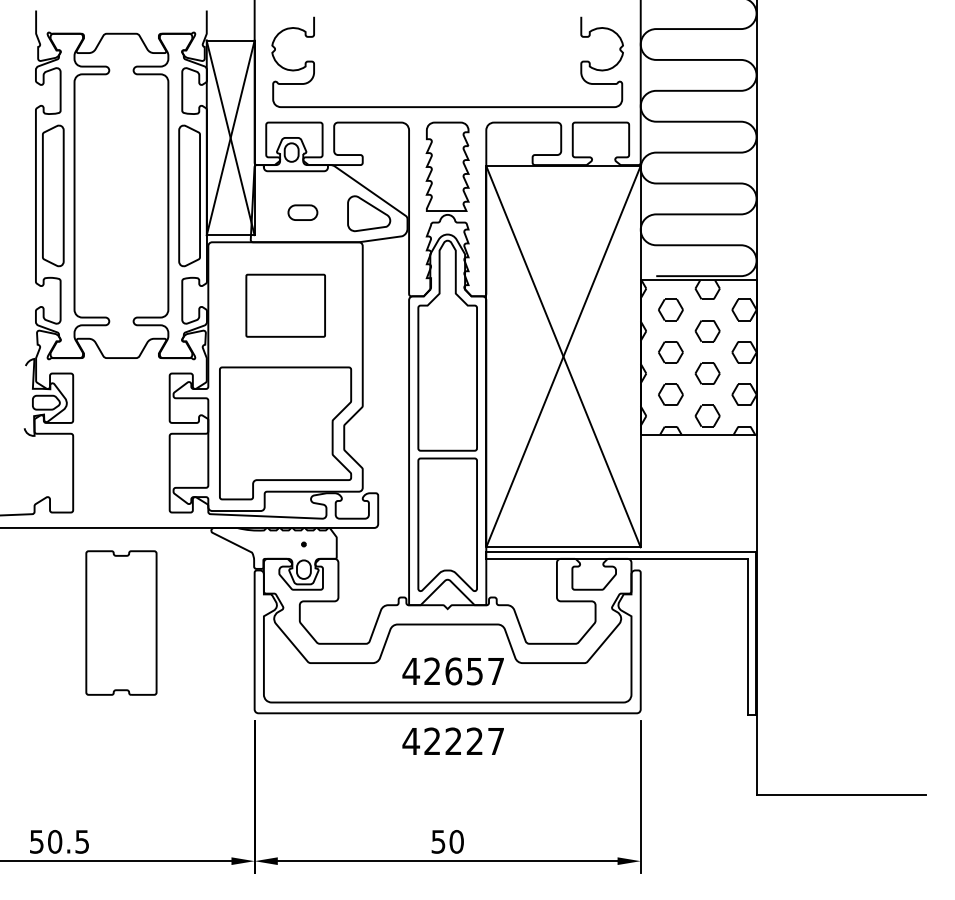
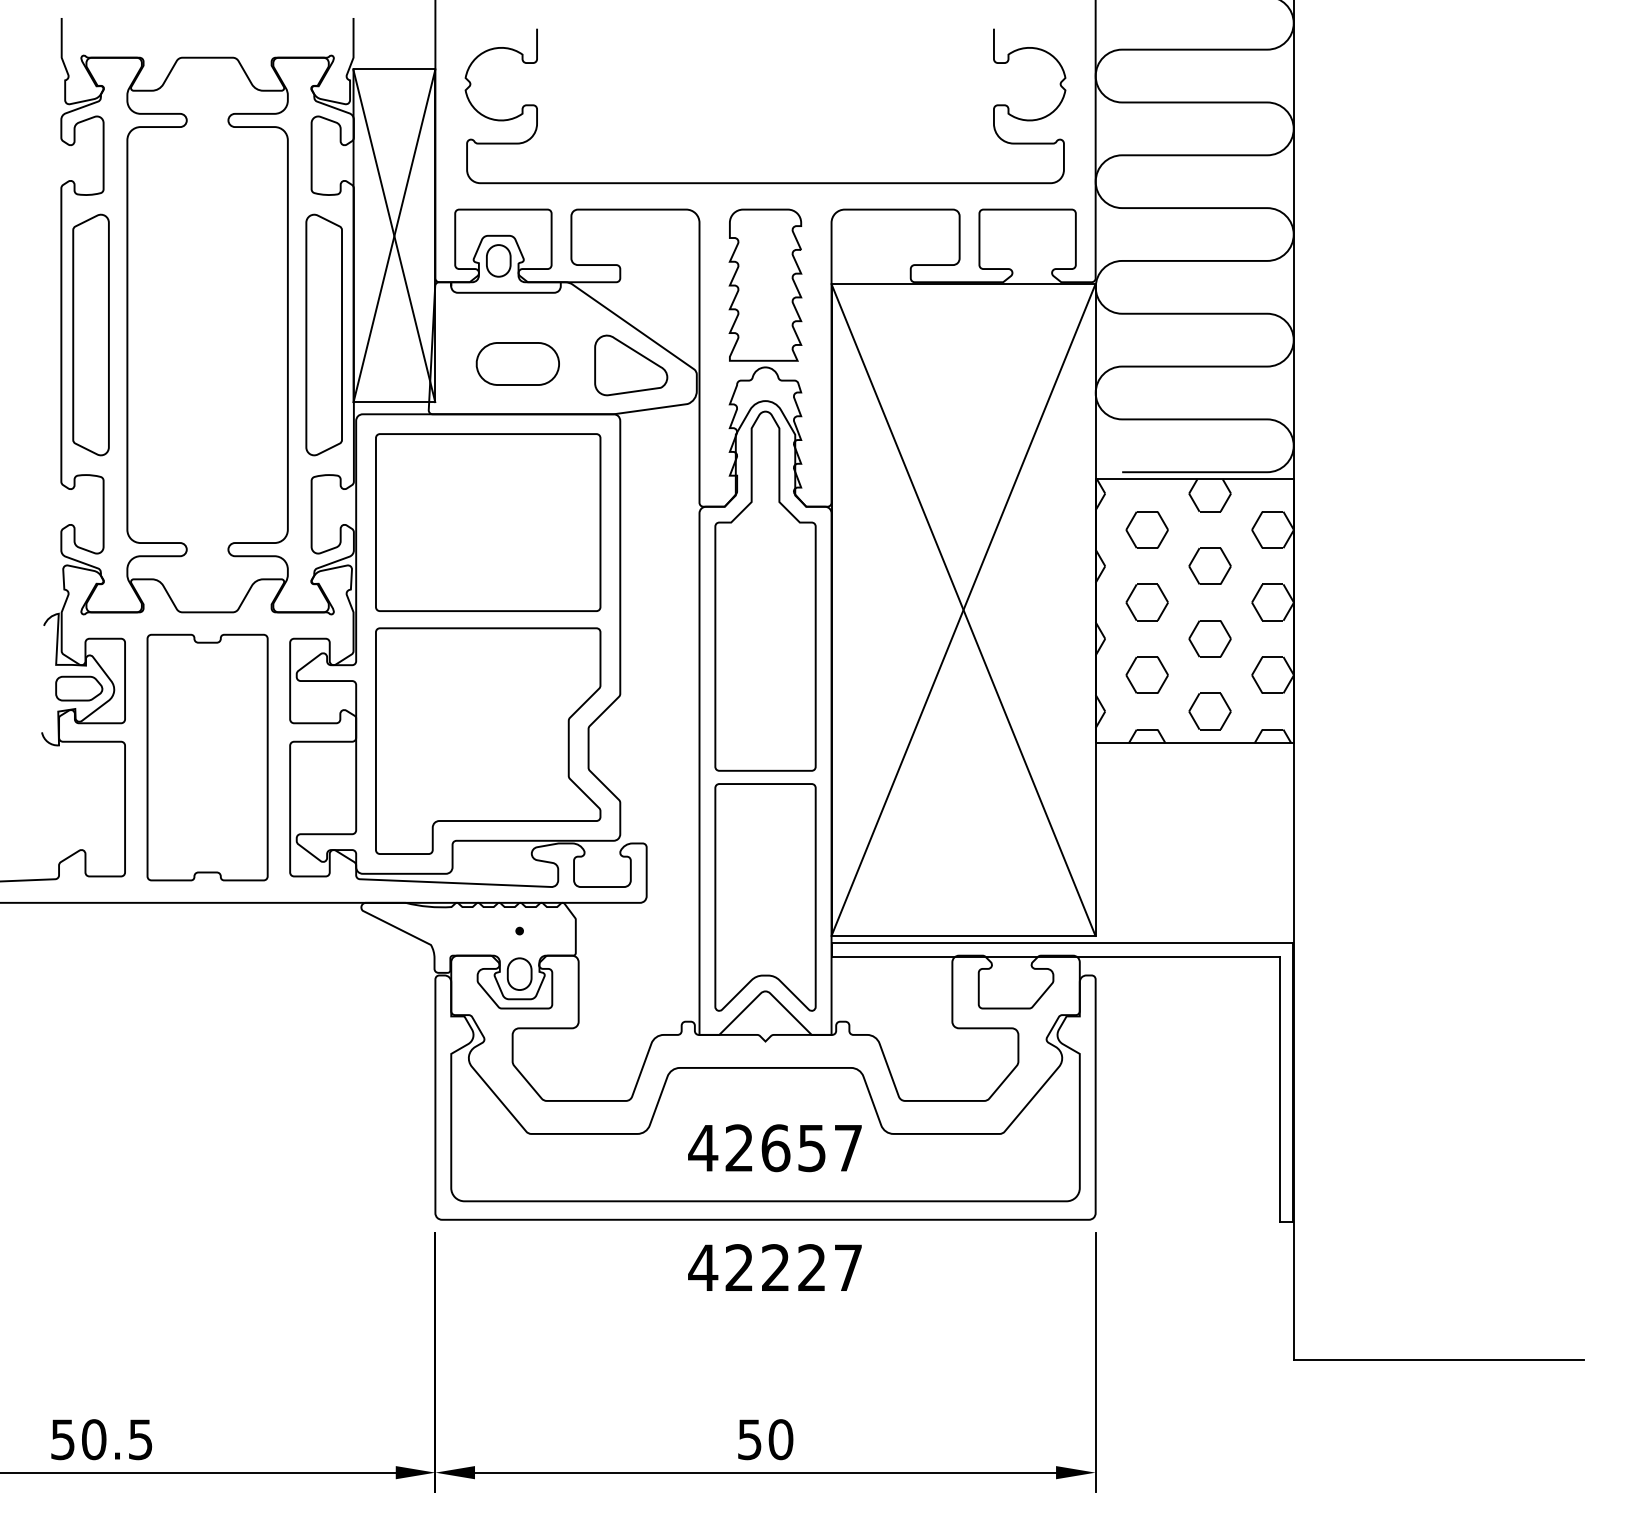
part: (302, 212) -> (517, 363), size x1.67
part: (285, 305) -> (488, 522), size x1.67
part: (121, 622) -> (207, 756), moved

